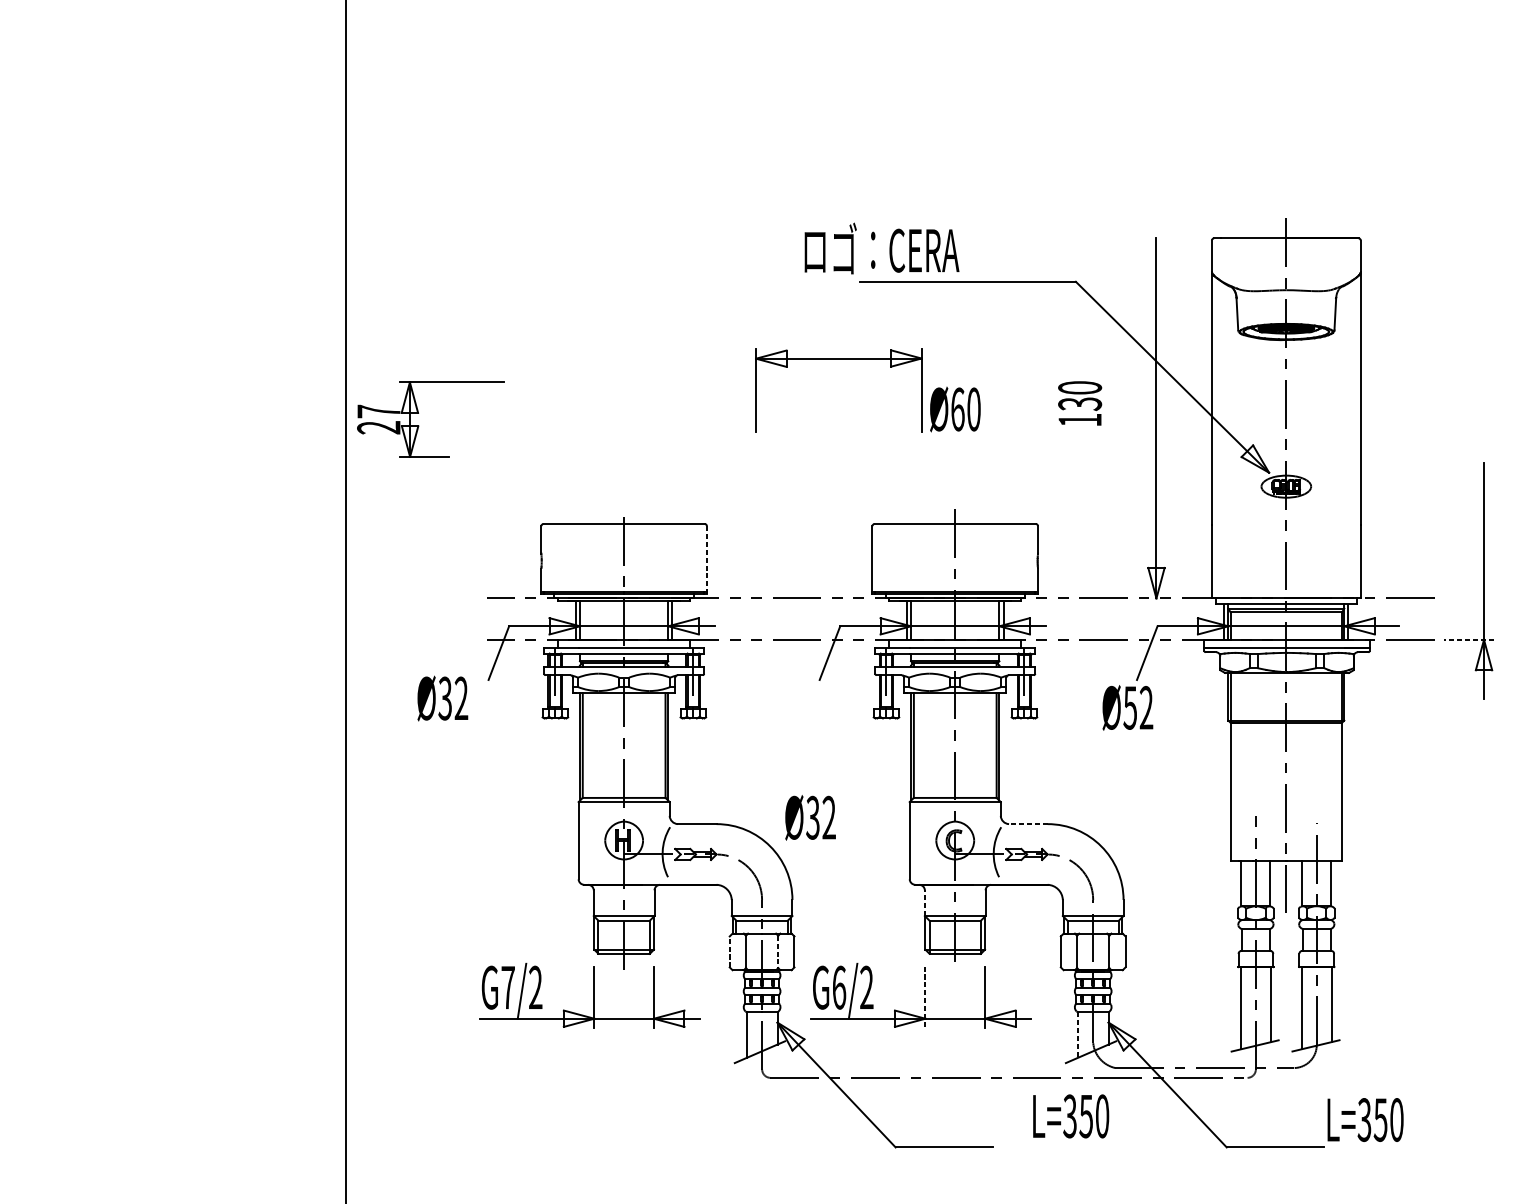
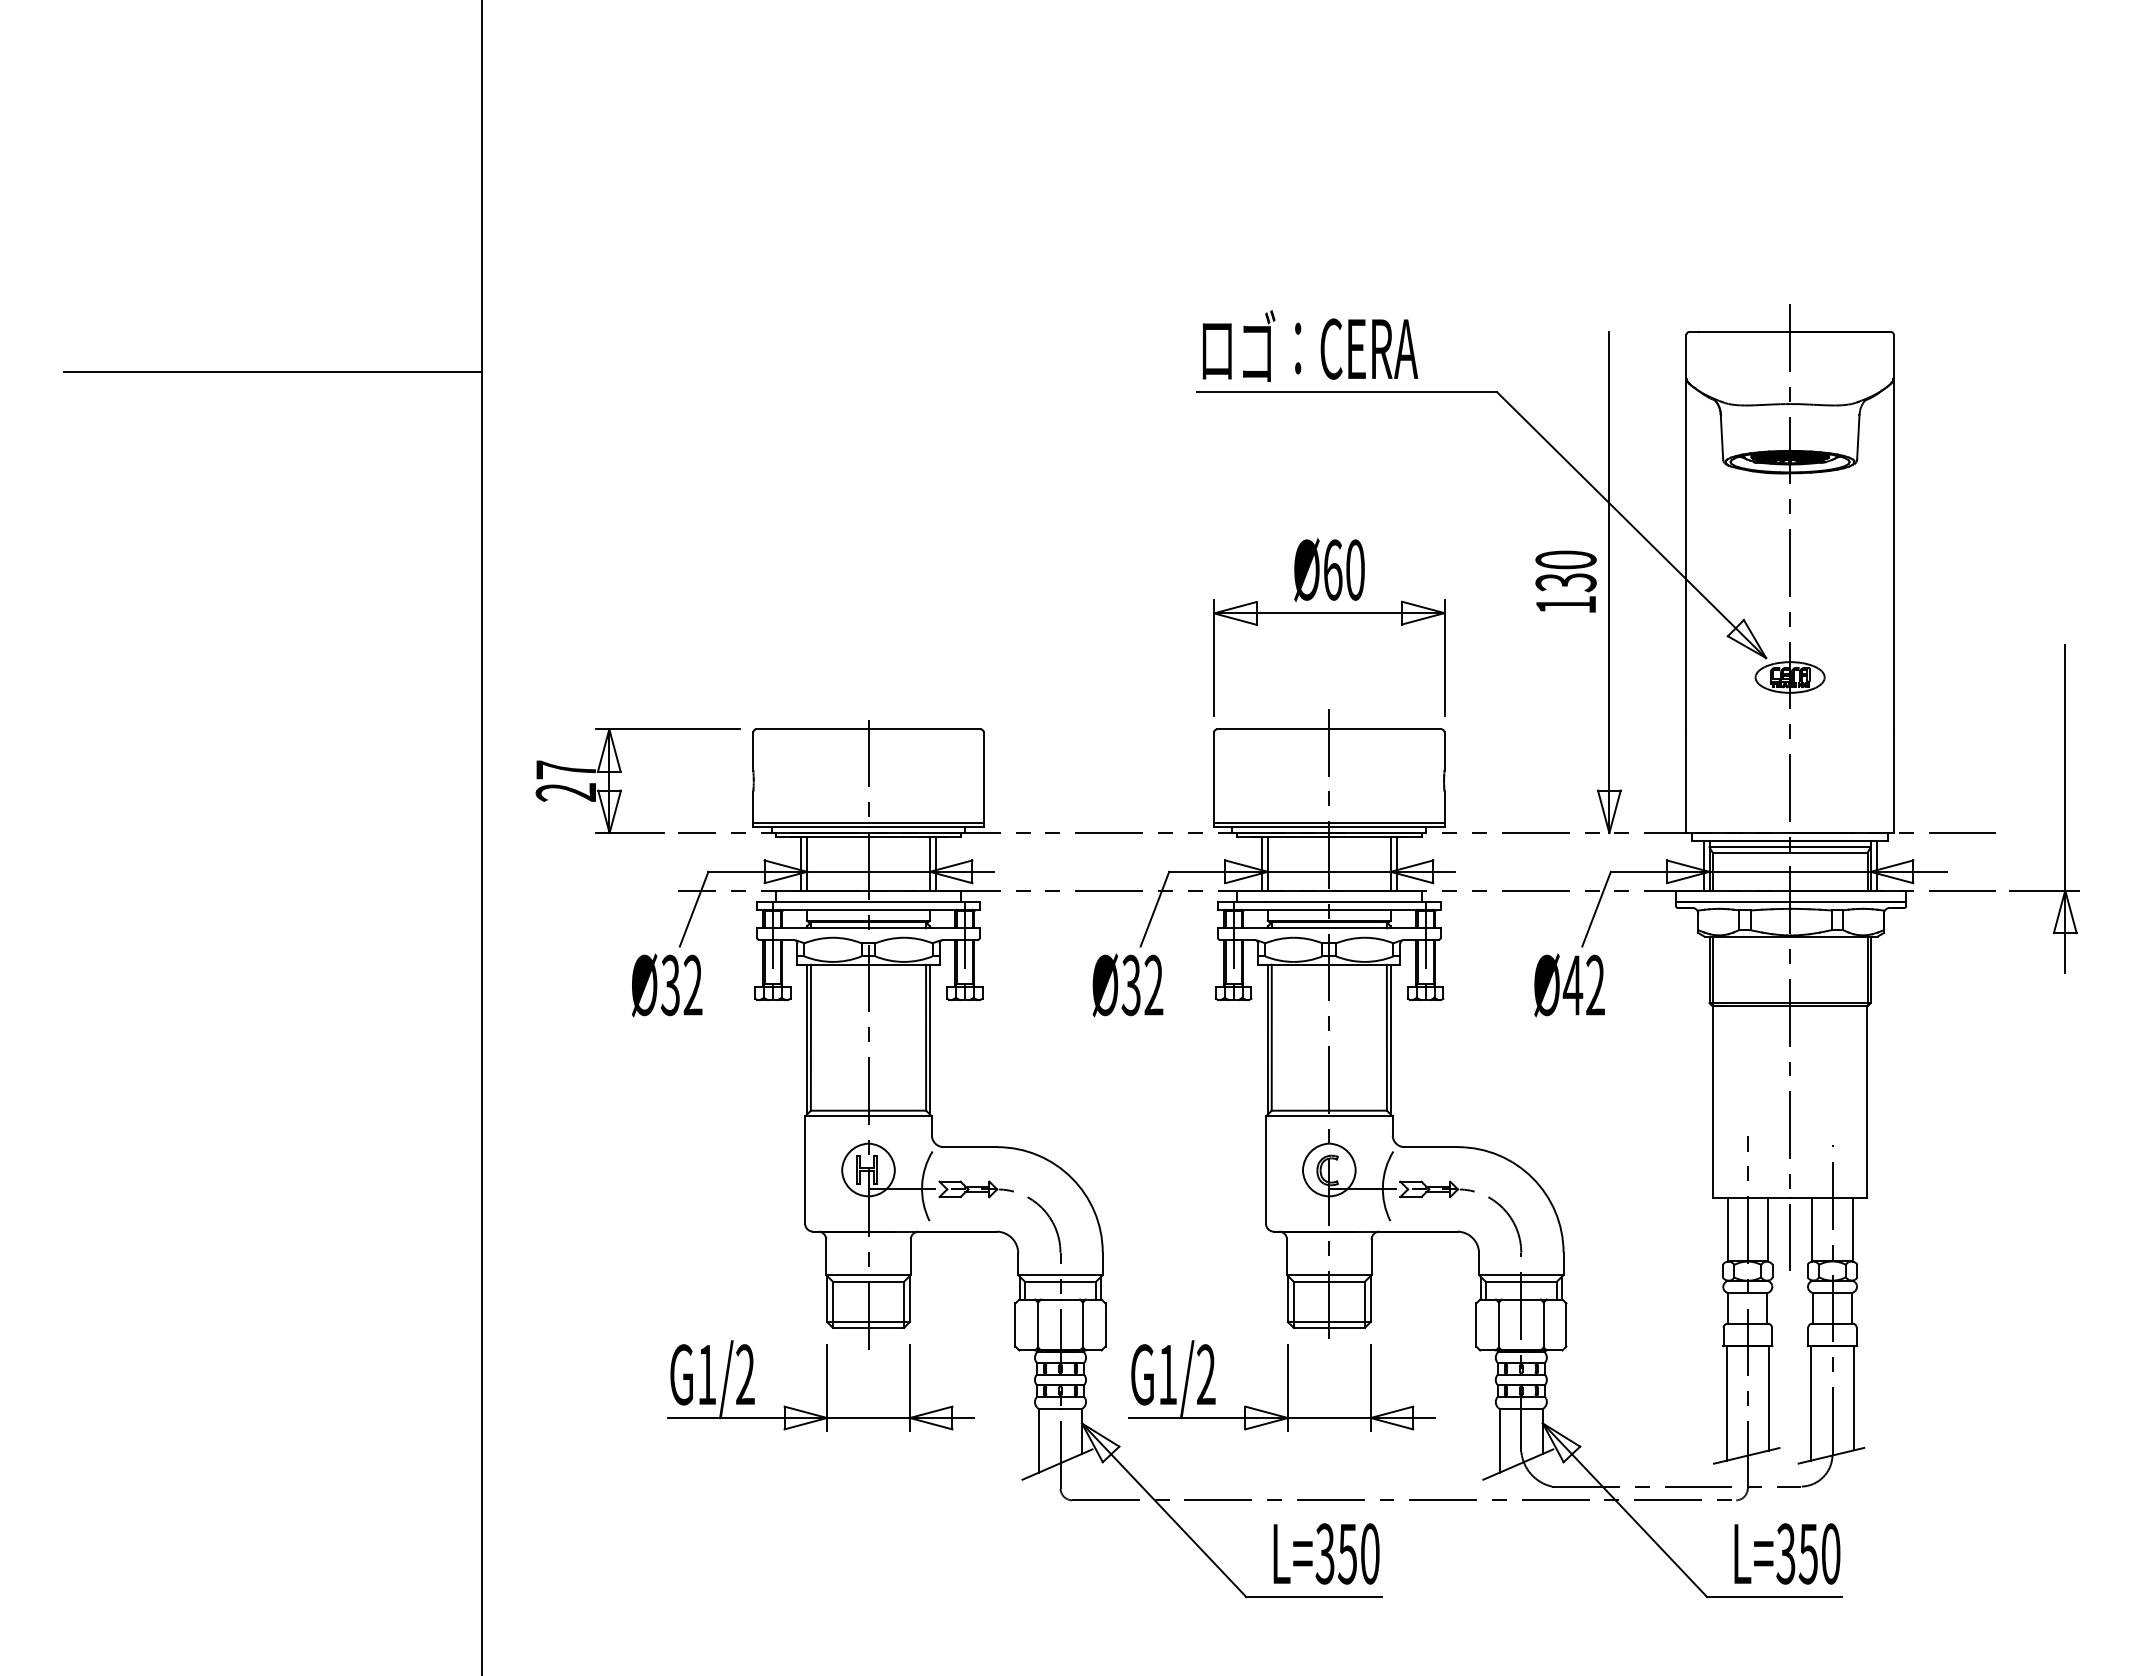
text: (882, 248) -> (1310, 345), moved
line: (195, 267) -> (272, 372), added
part: (838, 358) -> (1329, 613), moved
text: (1079, 403) -> (1565, 581), moved
part: (418, 413) -> (621, 772), moved
line: (706, 559) -> (983, 779), dashed -> solid
line: (1468, 639) -> (2043, 890), dashed -> solid
text: (442, 698) -> (666, 985), moved
text: (1129, 707) -> (1572, 985), Ø52 -> Ø42
text: (810, 817) -> (1127, 985), moved
line: (1028, 824) -> (1431, 1147), dashed -> solid
line: (925, 903) -> (1287, 1257), dashed -> solid
line: (729, 952) -> (1015, 1325), dashed -> solid
line: (777, 952) -> (1082, 1325), dashed -> solid
text: (508, 987) -> (707, 1374), G7/2 -> G1/2
text: (839, 987) -> (1168, 1374), G6/2 -> G1/2
line: (925, 997) -> (1287, 1388), dashed -> solid
line: (1077, 1034) -> (1499, 1440), dashed -> solid
text: (1071, 1116) -> (1326, 1553), moved
text: (1365, 1119) -> (1787, 1553), moved

